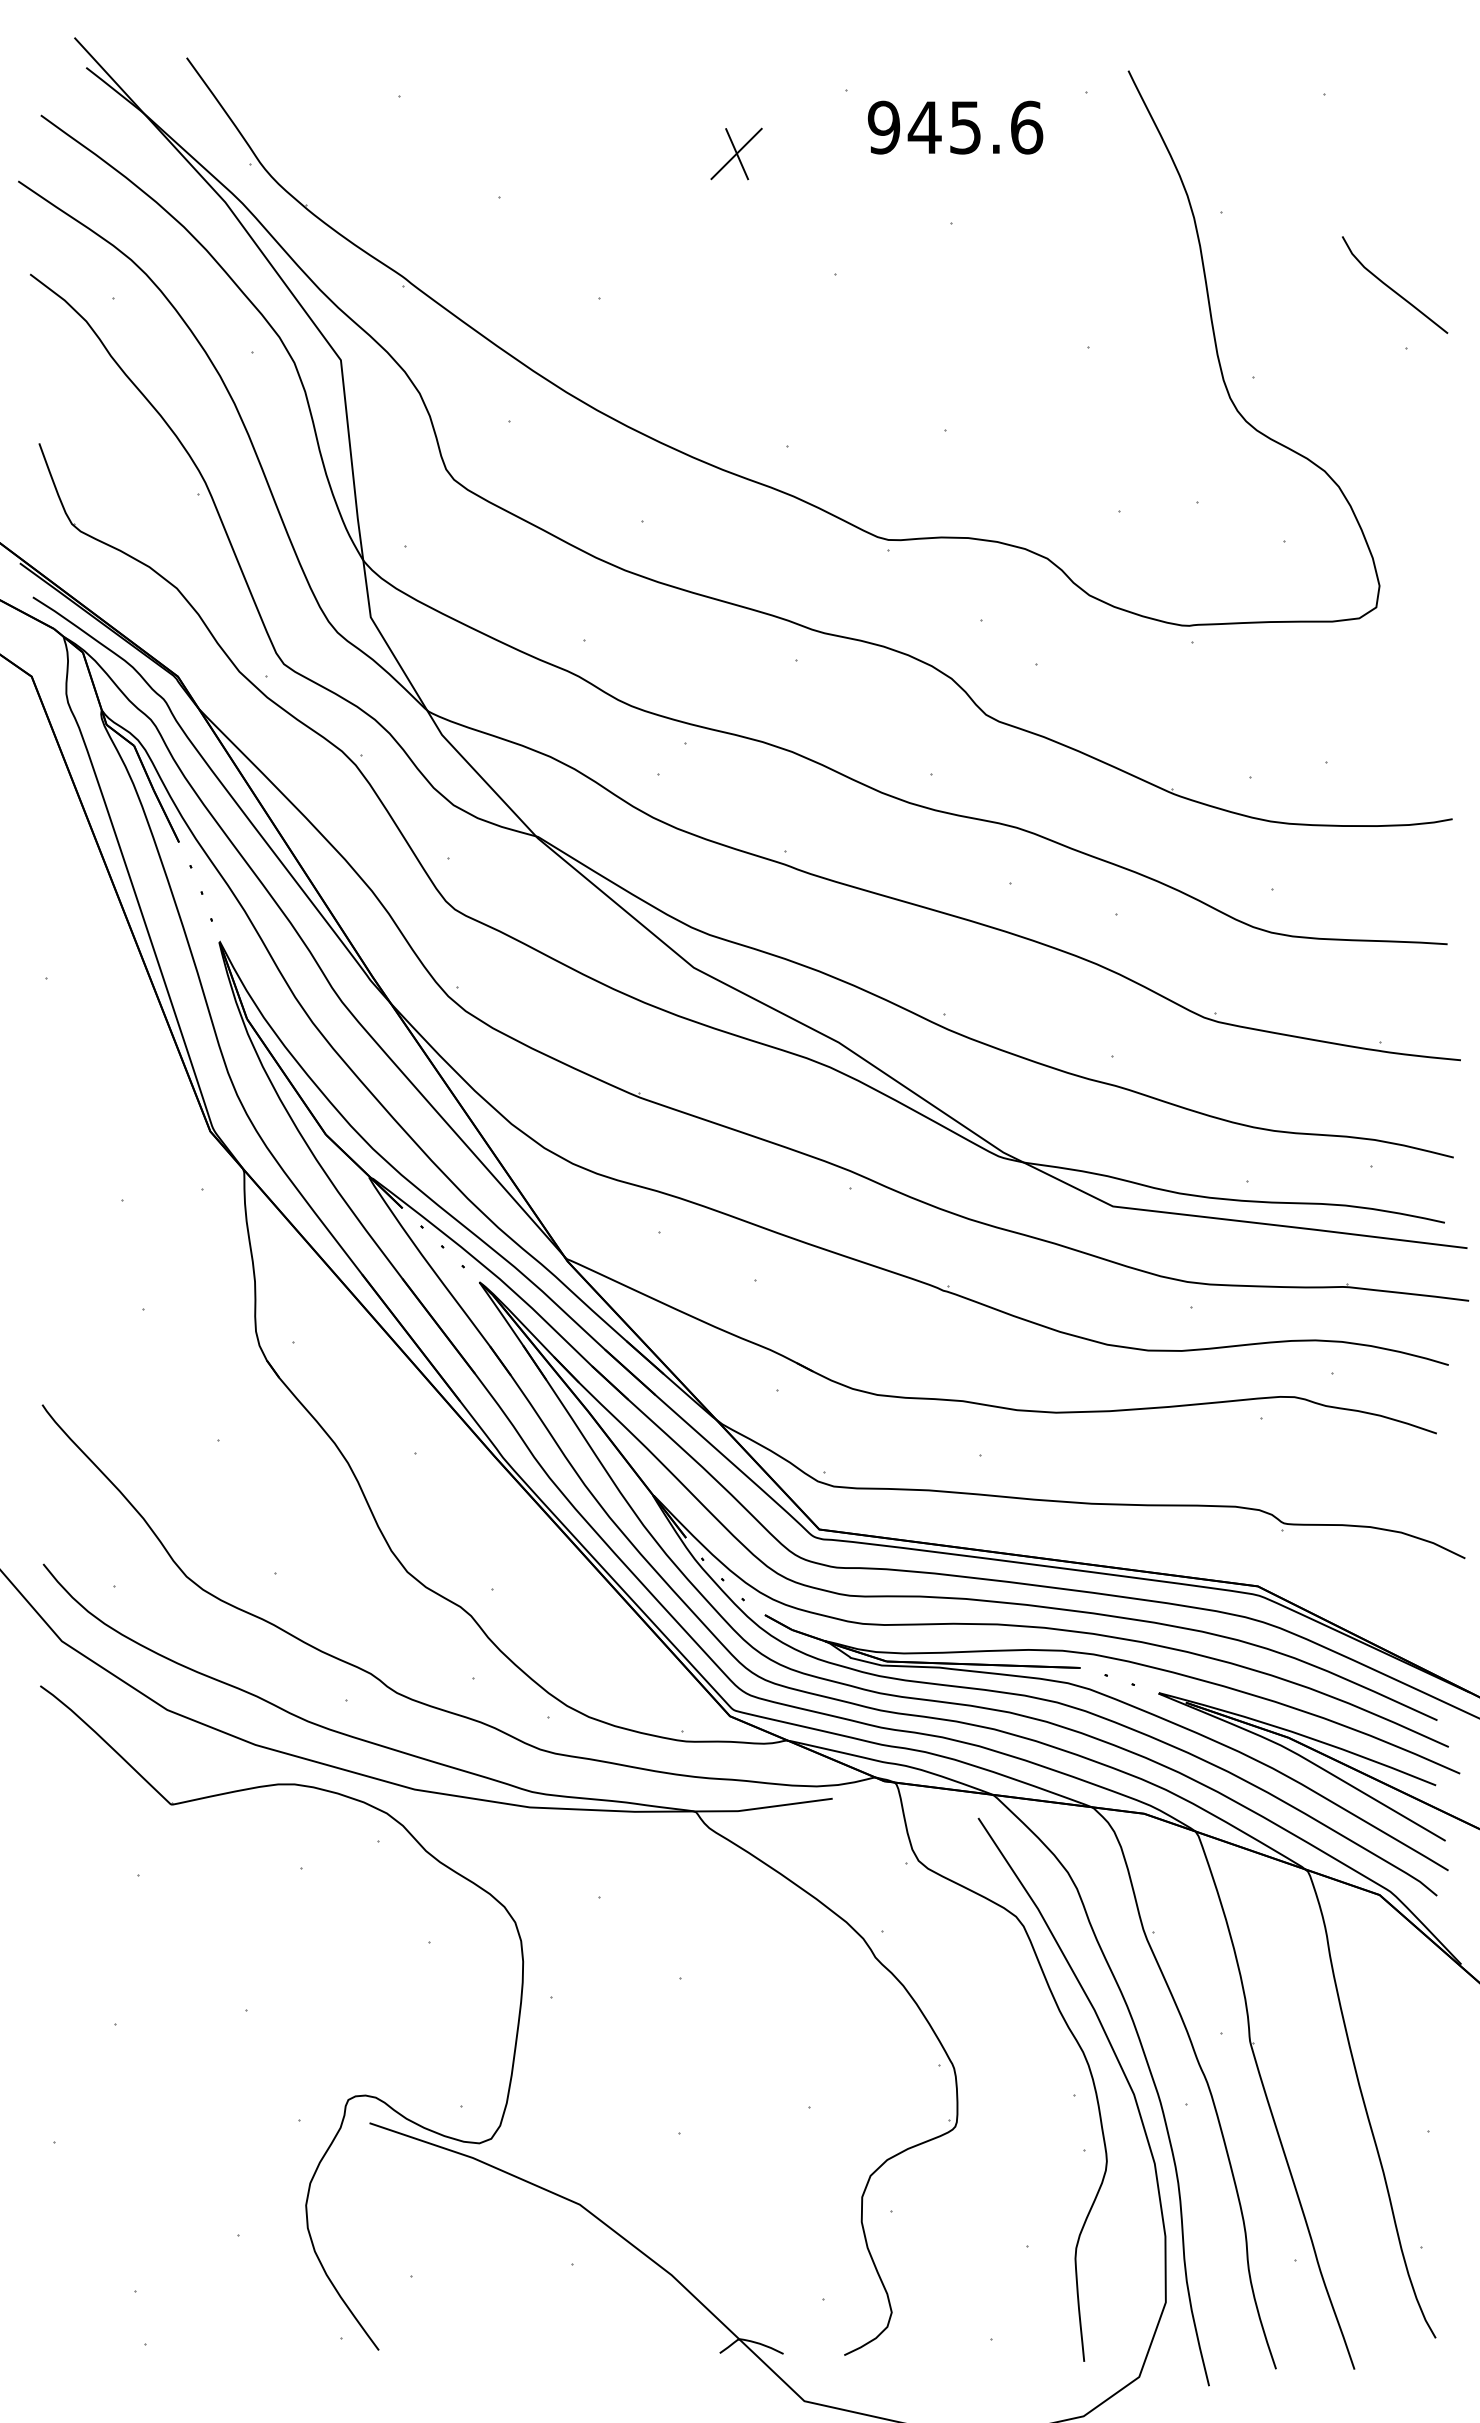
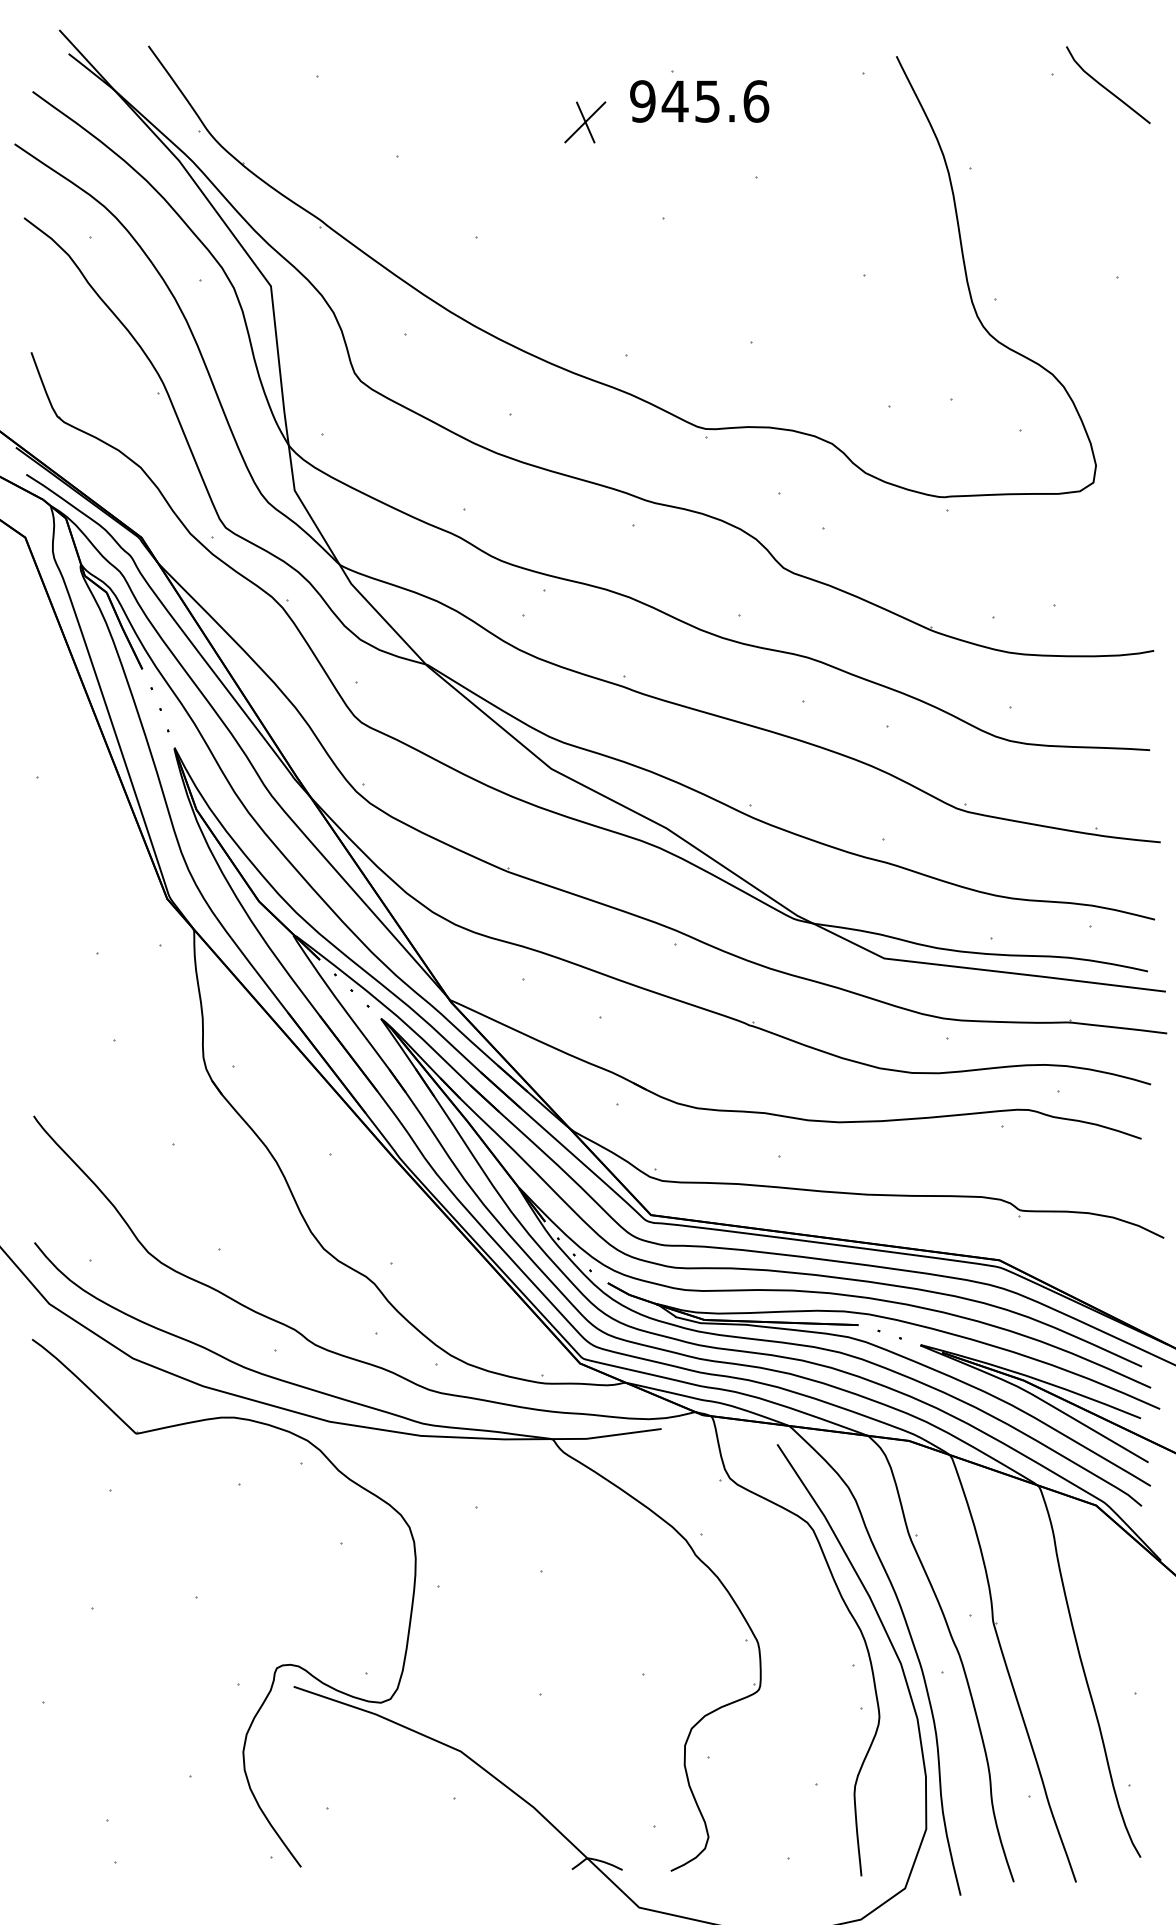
text: (955, 127) -> (699, 101), moved
curve: (1392, 288) -> (1106, 87), moved

